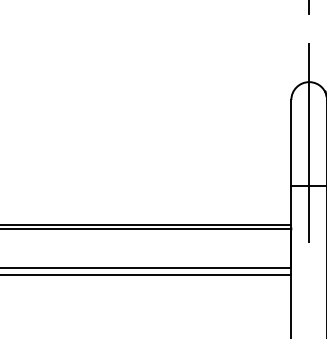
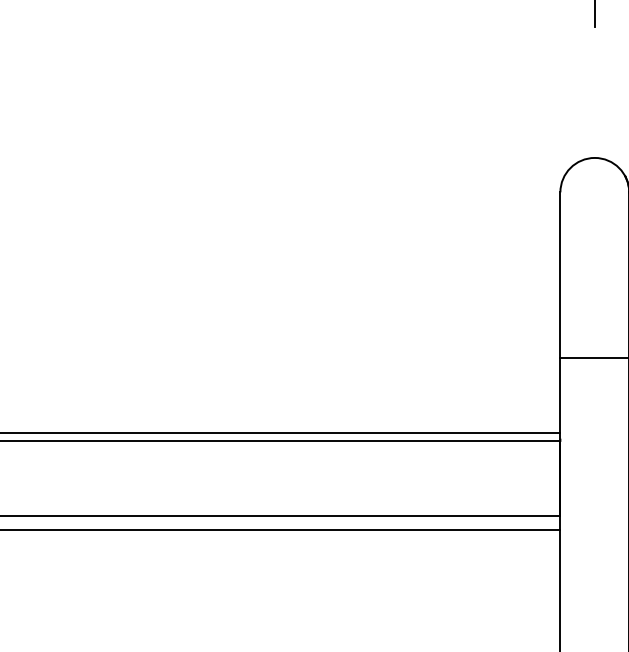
line: (309, 142) -> (595, 274), removed

